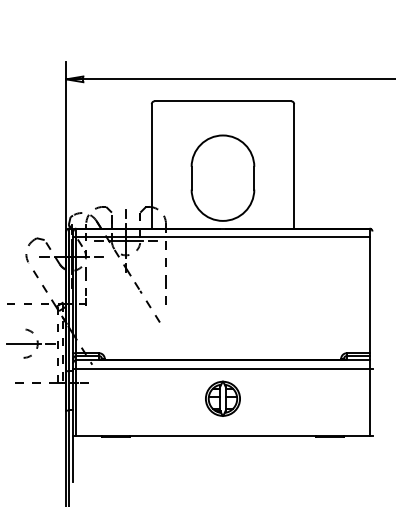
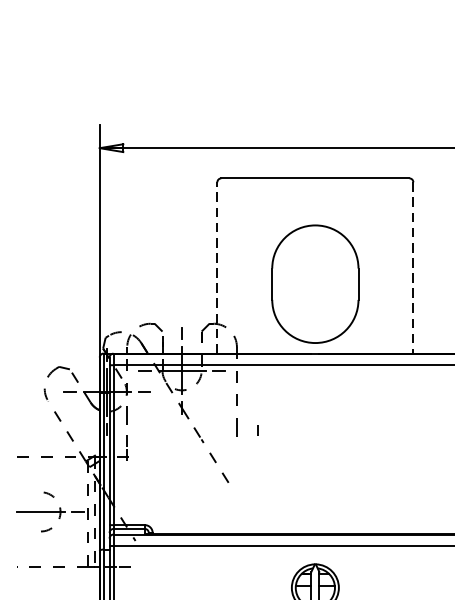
line: (151, 165) -> (216, 266), solid -> dashed
line: (294, 166) -> (413, 268), solid -> dashed
line: (165, 300) -> (256, 430), moved

